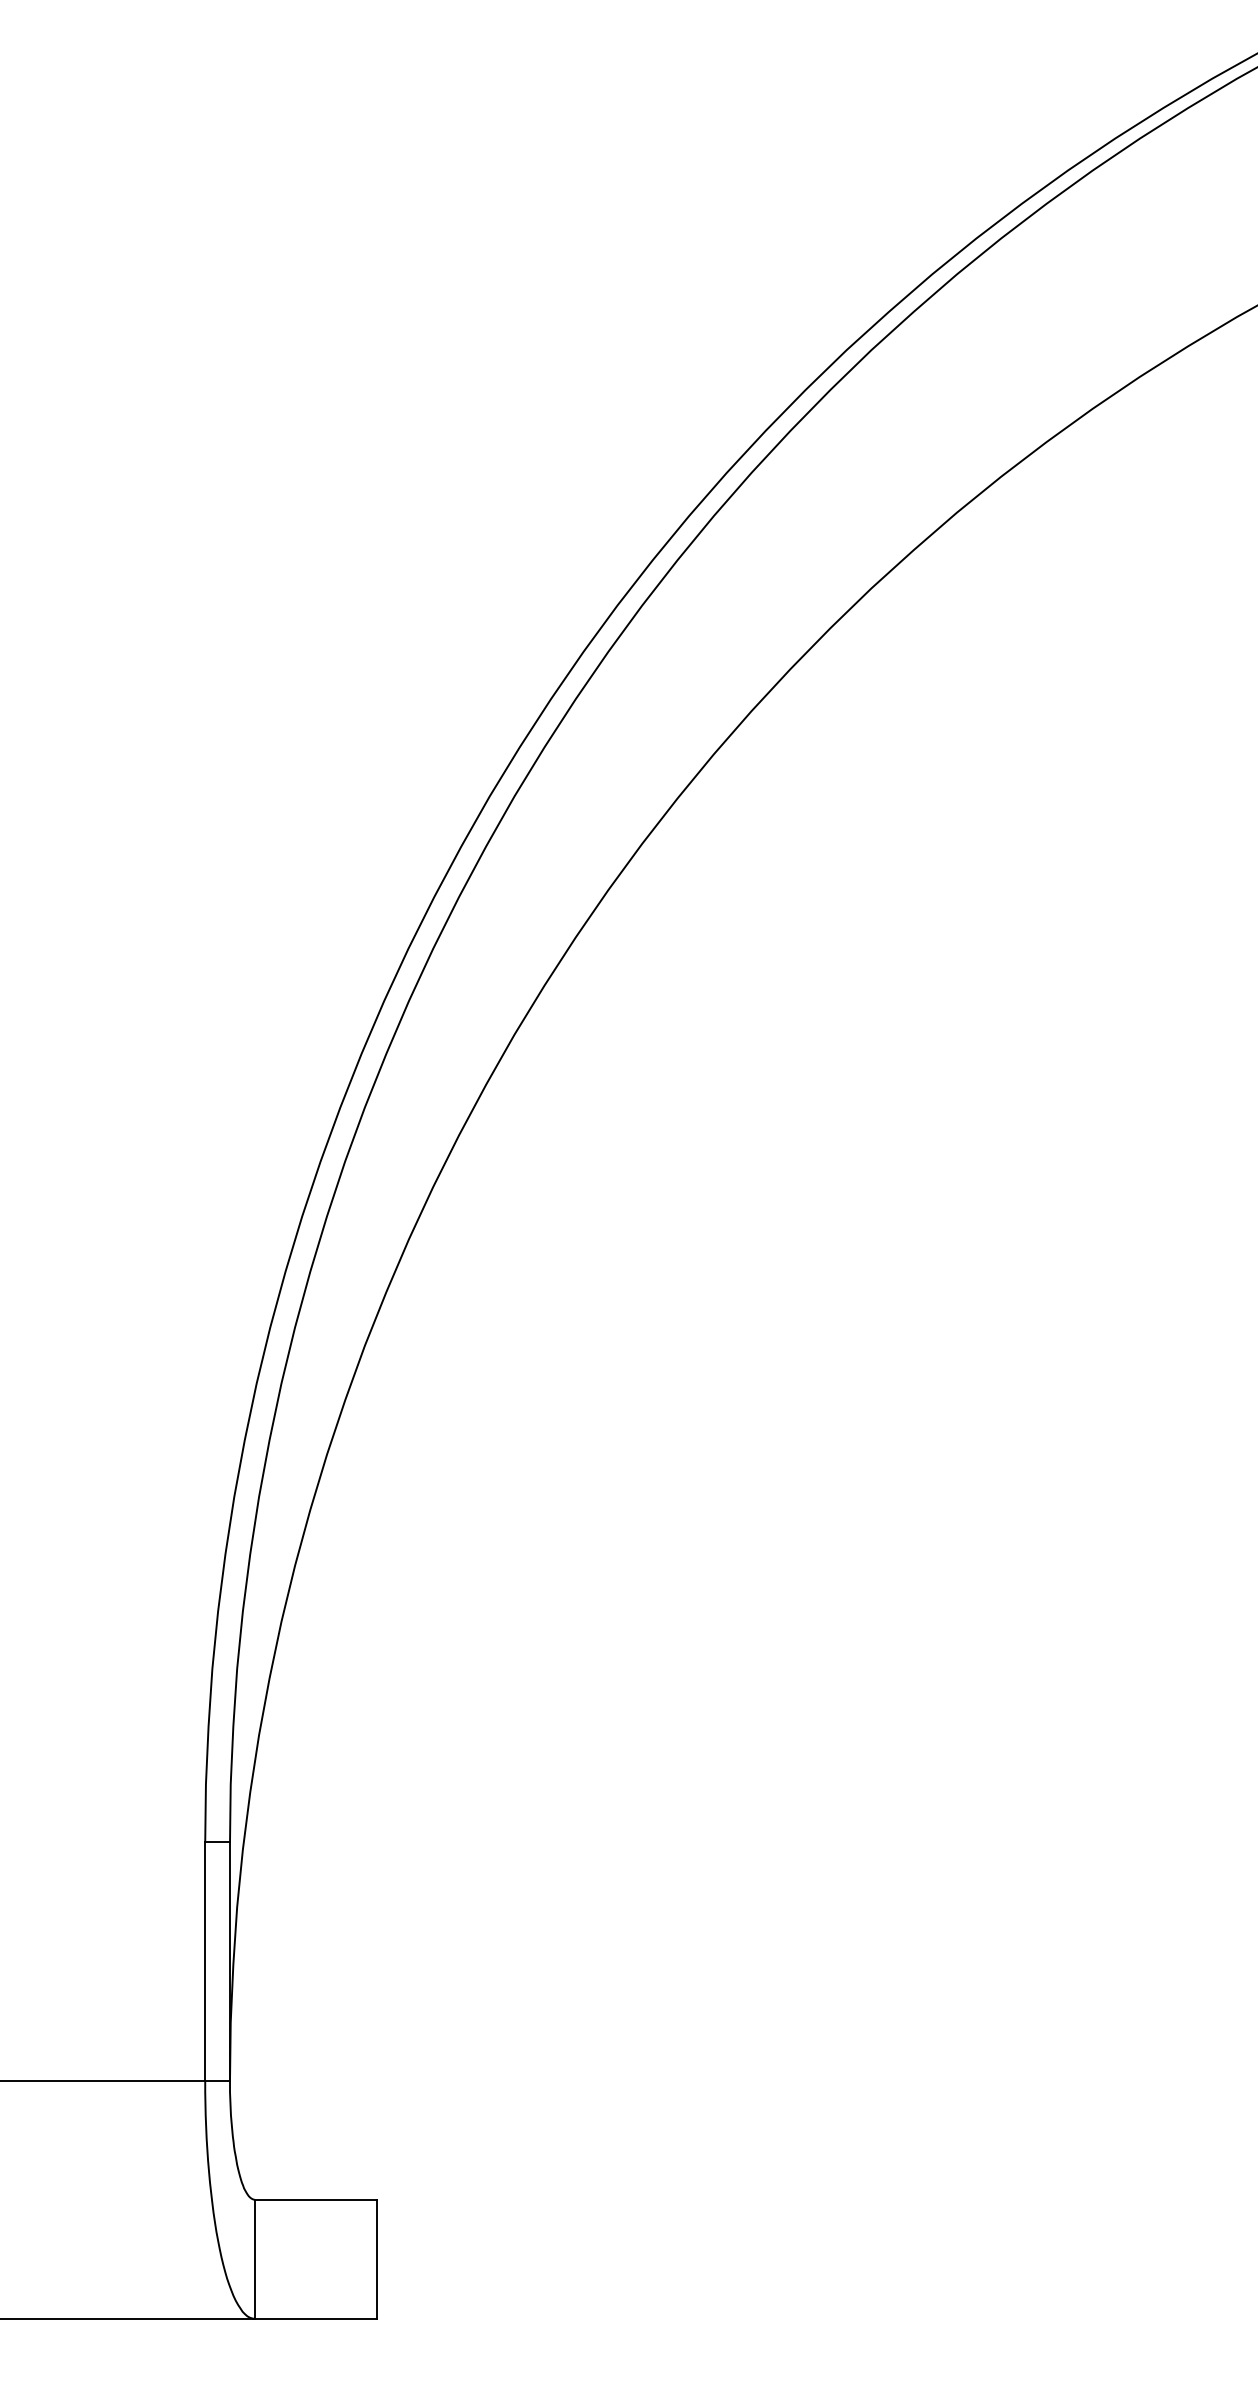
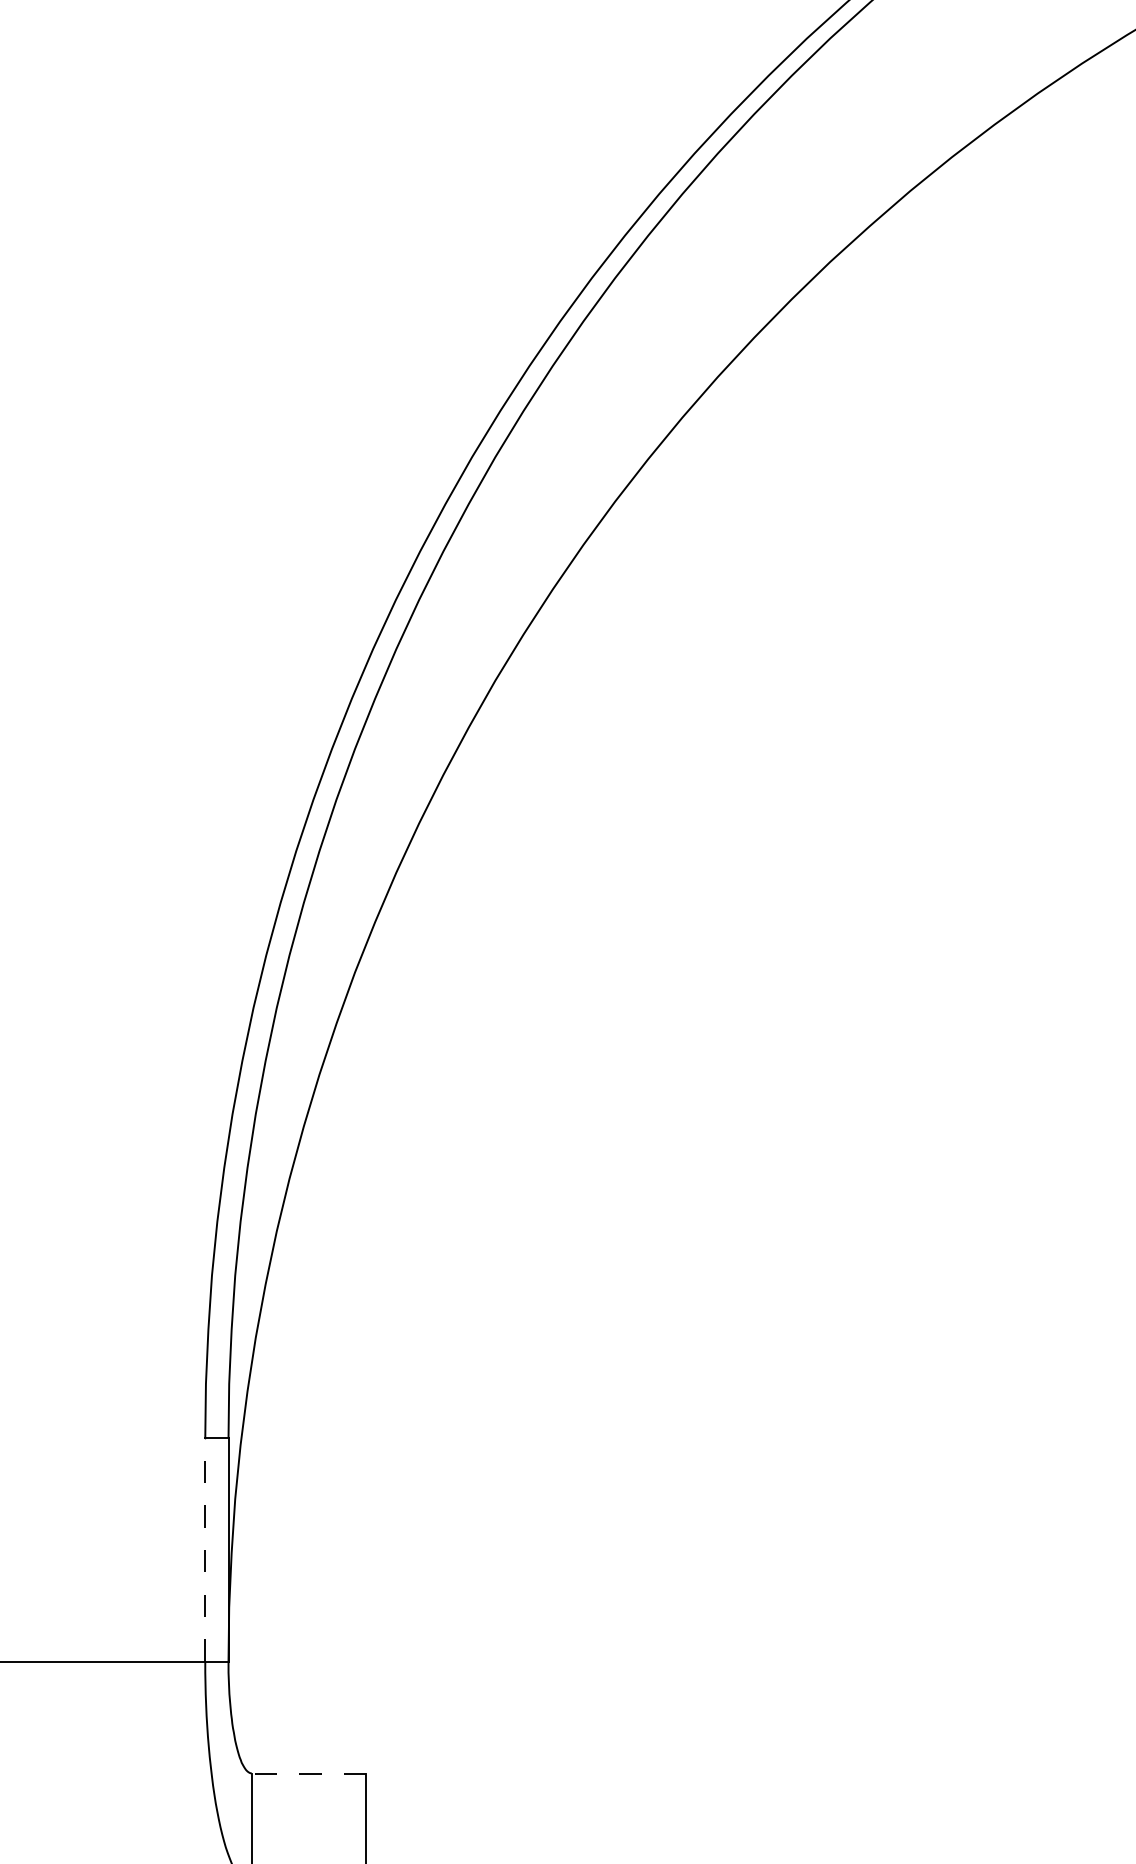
line: (205, 1961) -> (205, 1549), solid -> dashed
line: (315, 2199) -> (308, 1773), solid -> dashed

